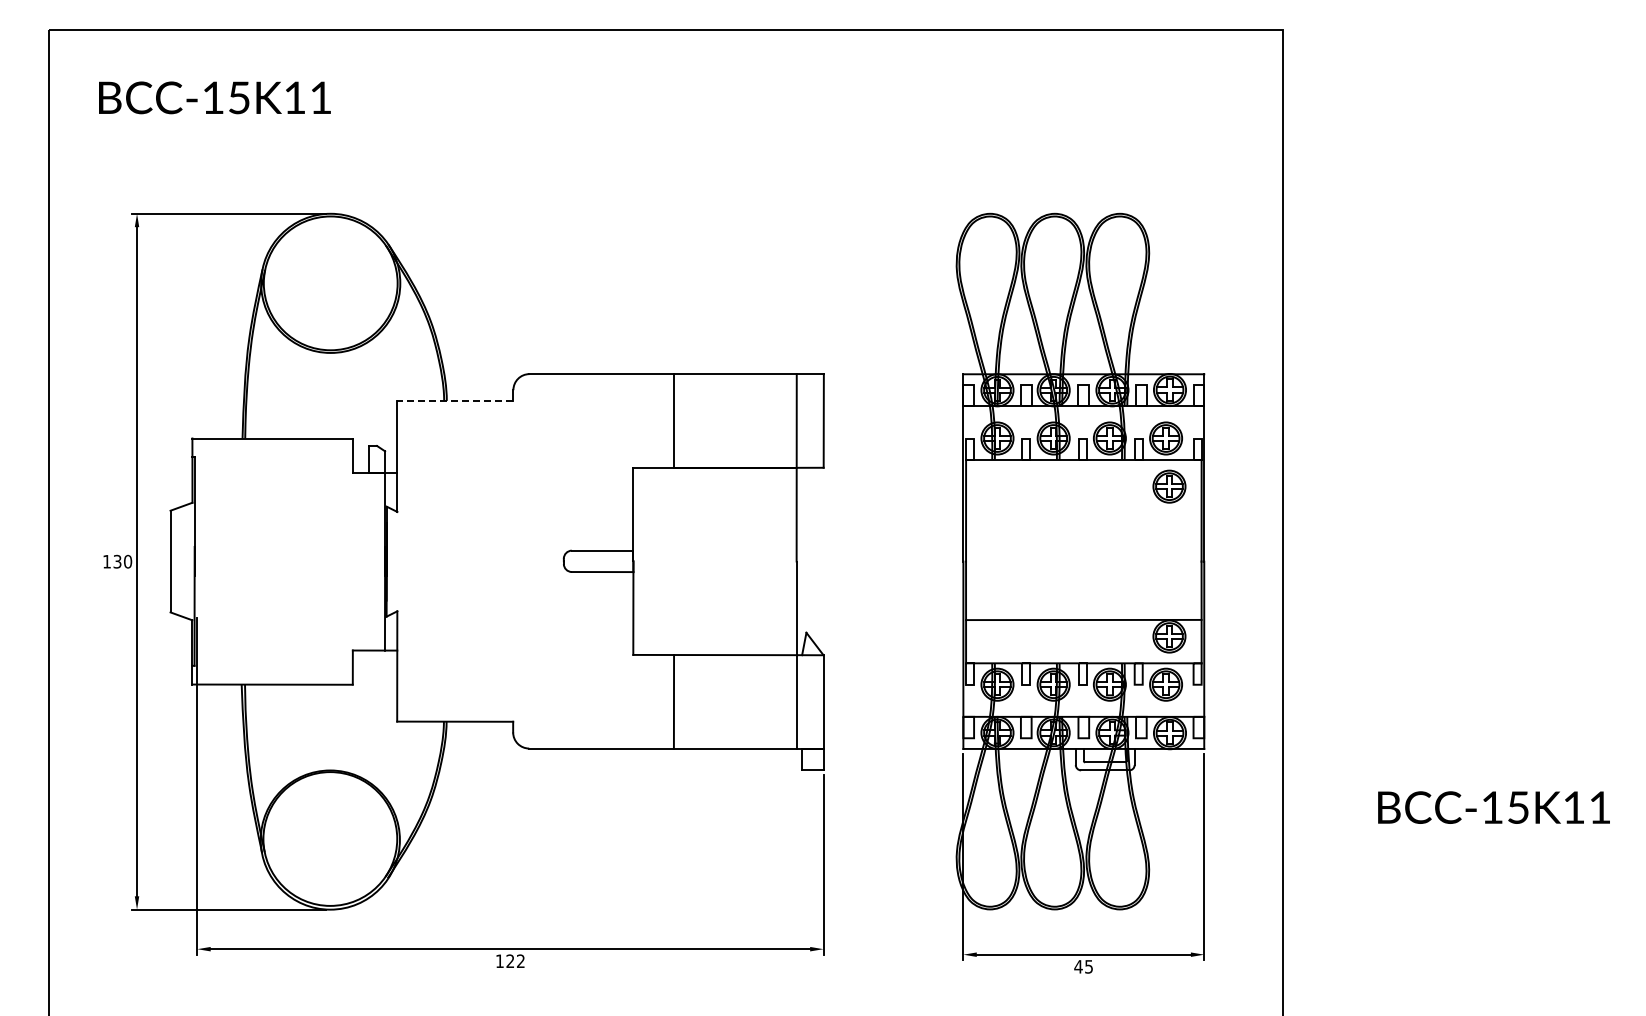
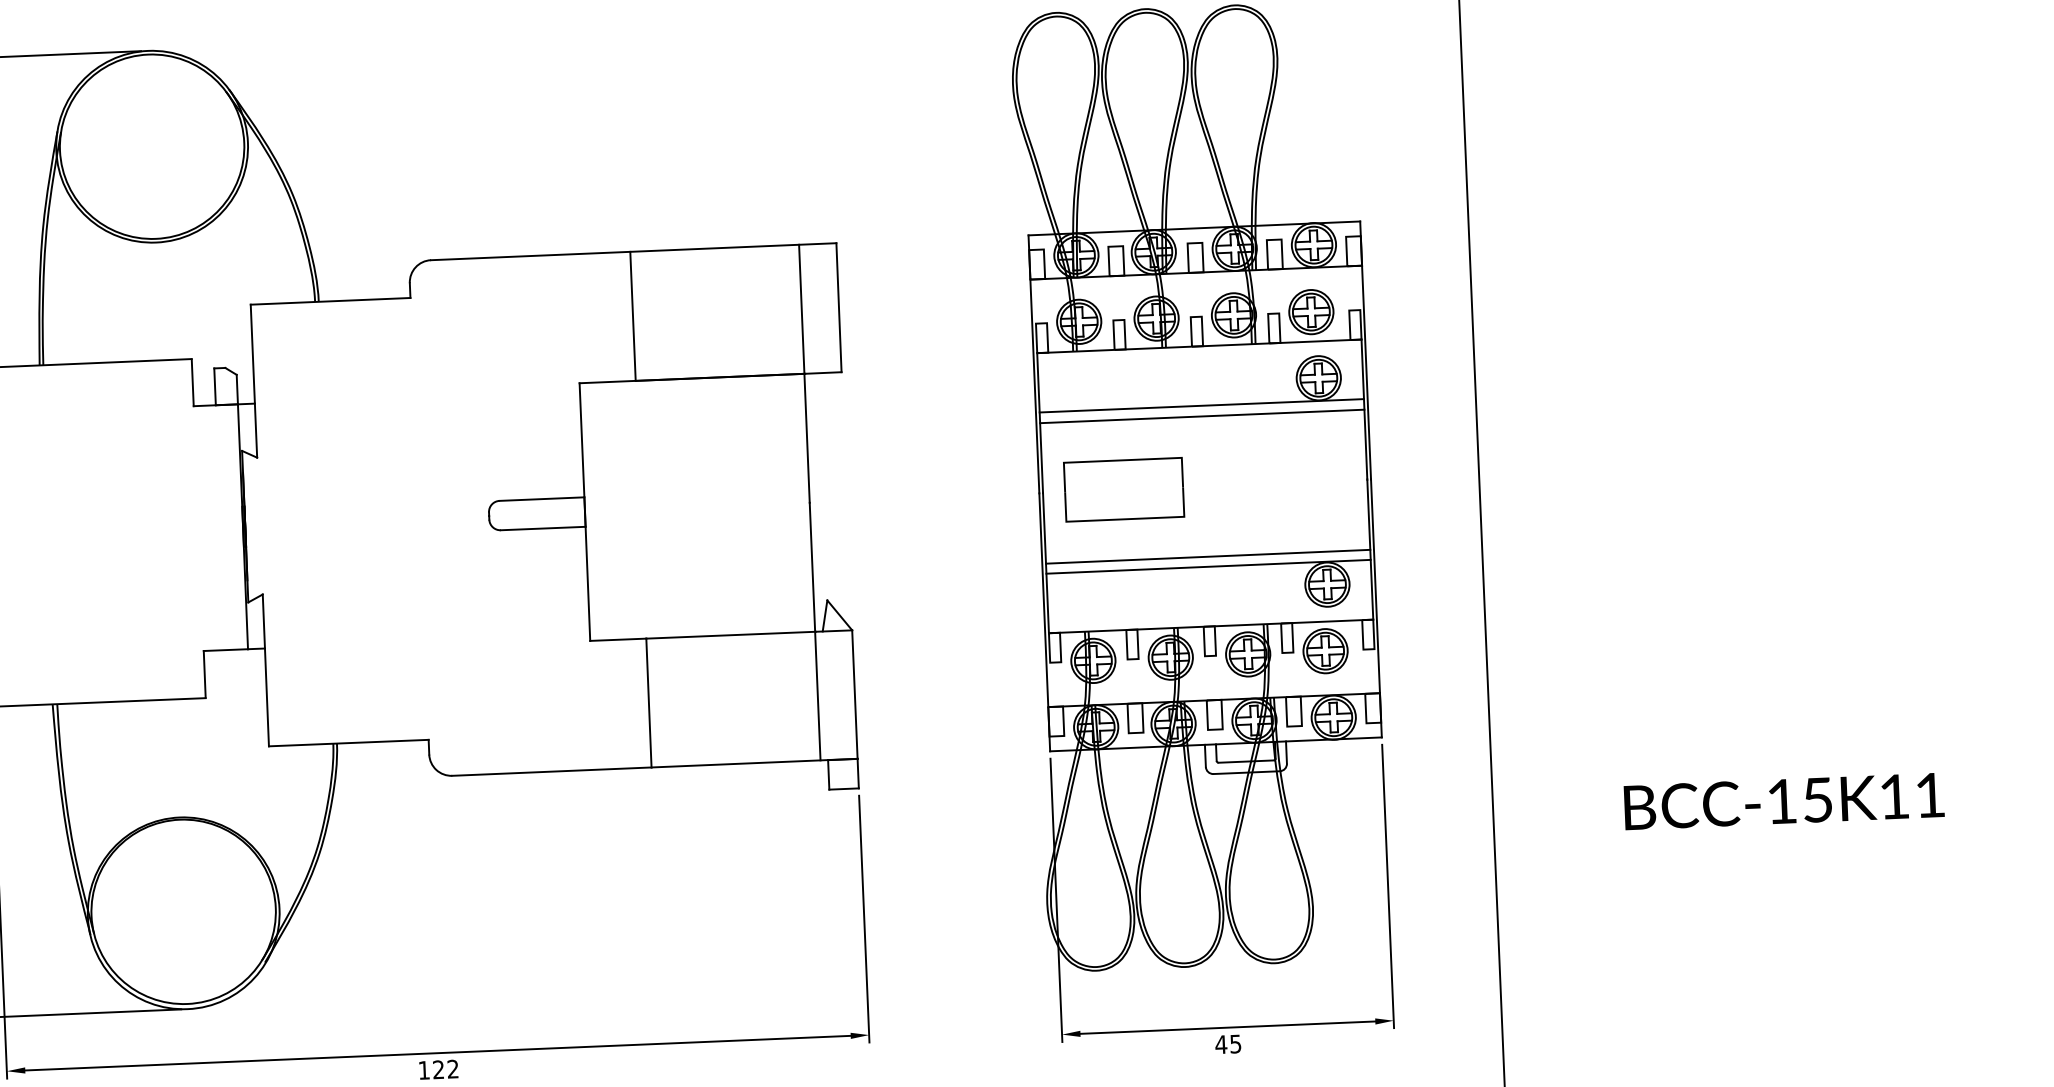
line: (455, 400) -> (330, 300), dashed -> solid
line: (1083, 503) -> (1201, 406), added
line: (1083, 510) -> (1201, 416), added
part: (1024, 561) -> (1123, 489), added
line: (1083, 612) -> (1207, 556), added

